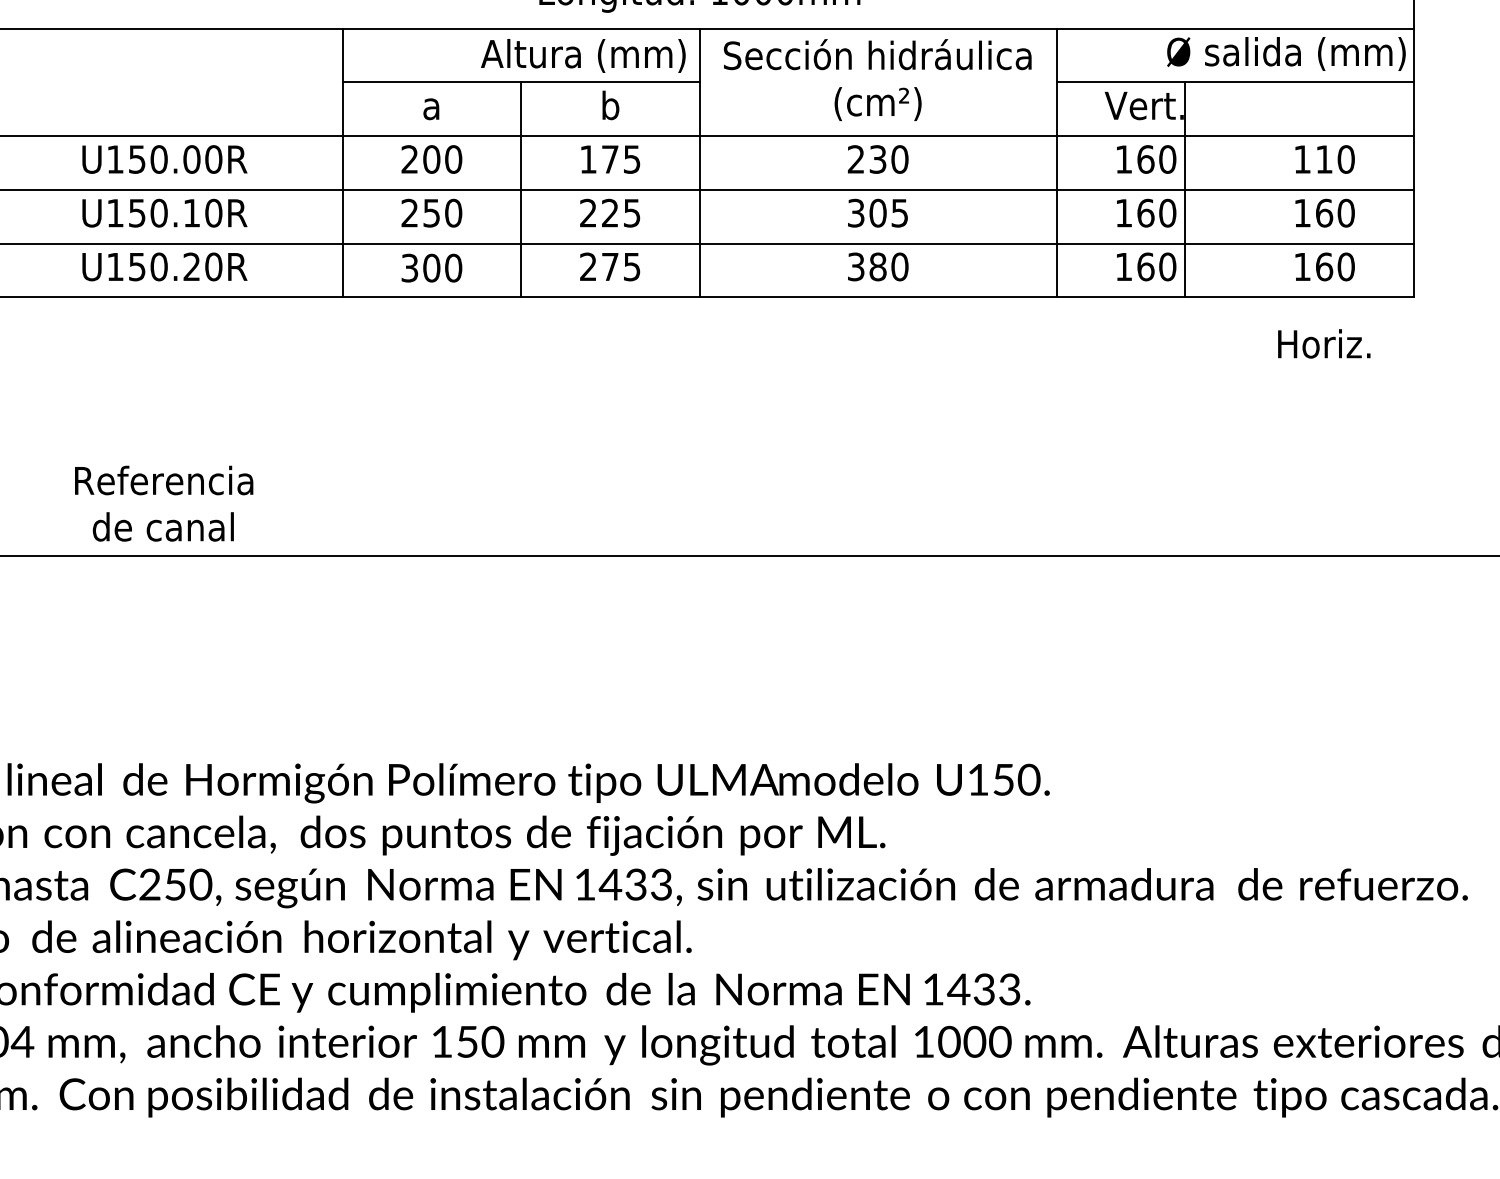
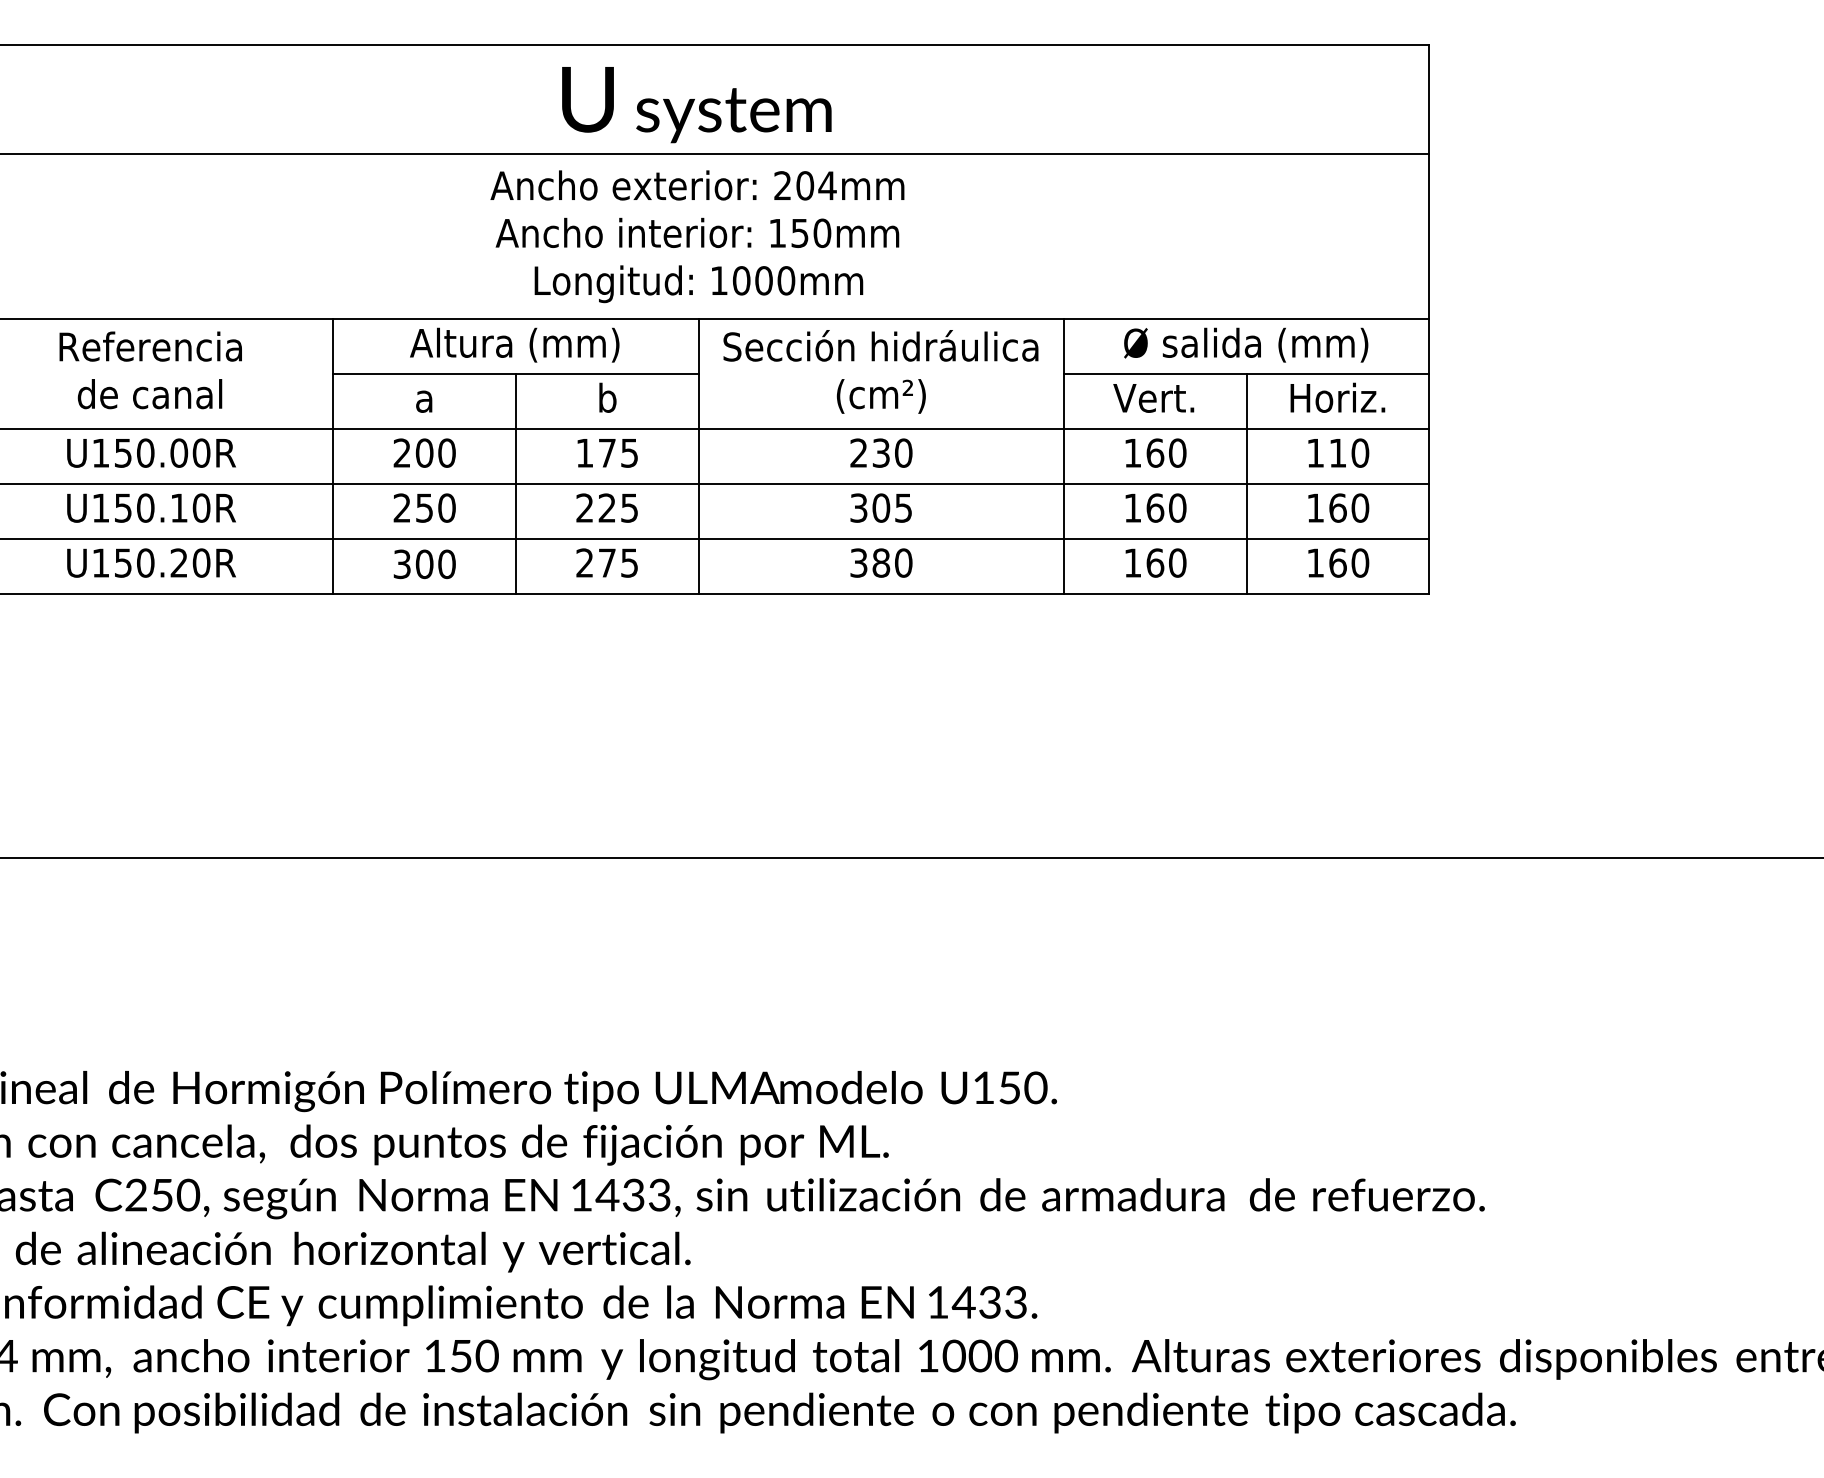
text: (1286, 53) -> (1246, 344), moved
text: (583, 55) -> (514, 344), moved
line: (1185, 190) -> (1246, 484), moved
text: (1323, 343) -> (1337, 397), moved
text: (163, 503) -> (150, 370), moved

